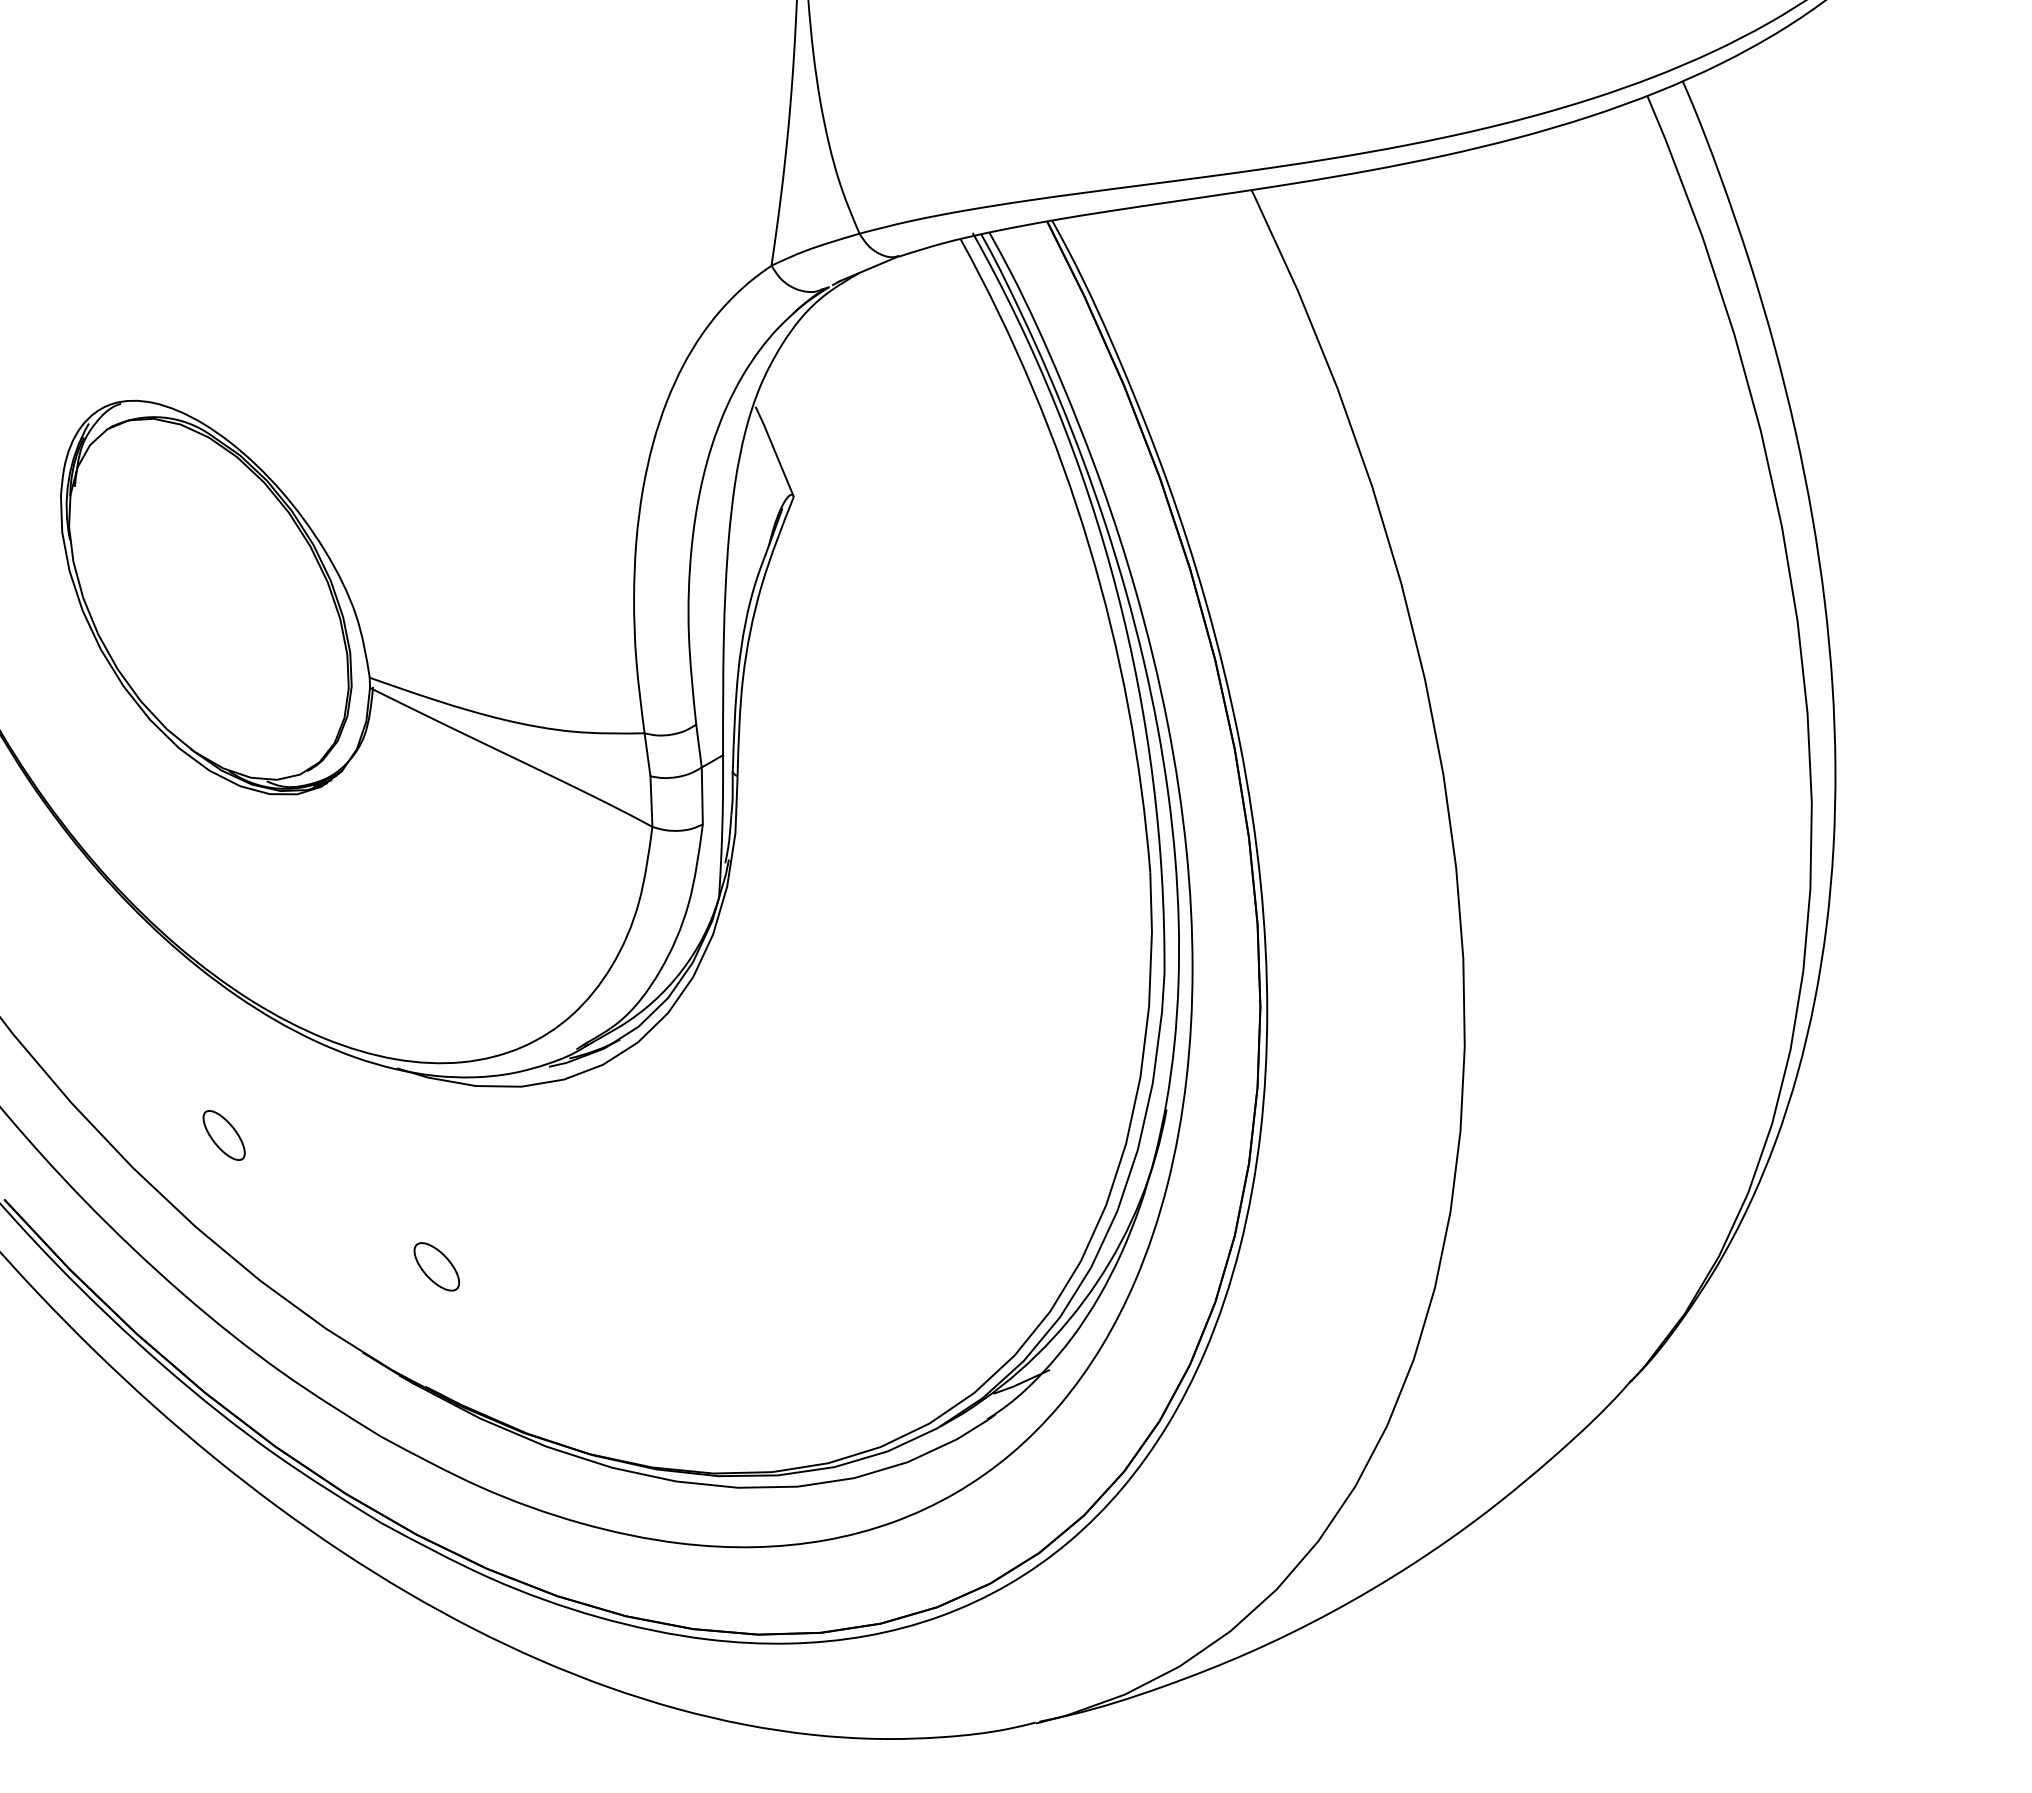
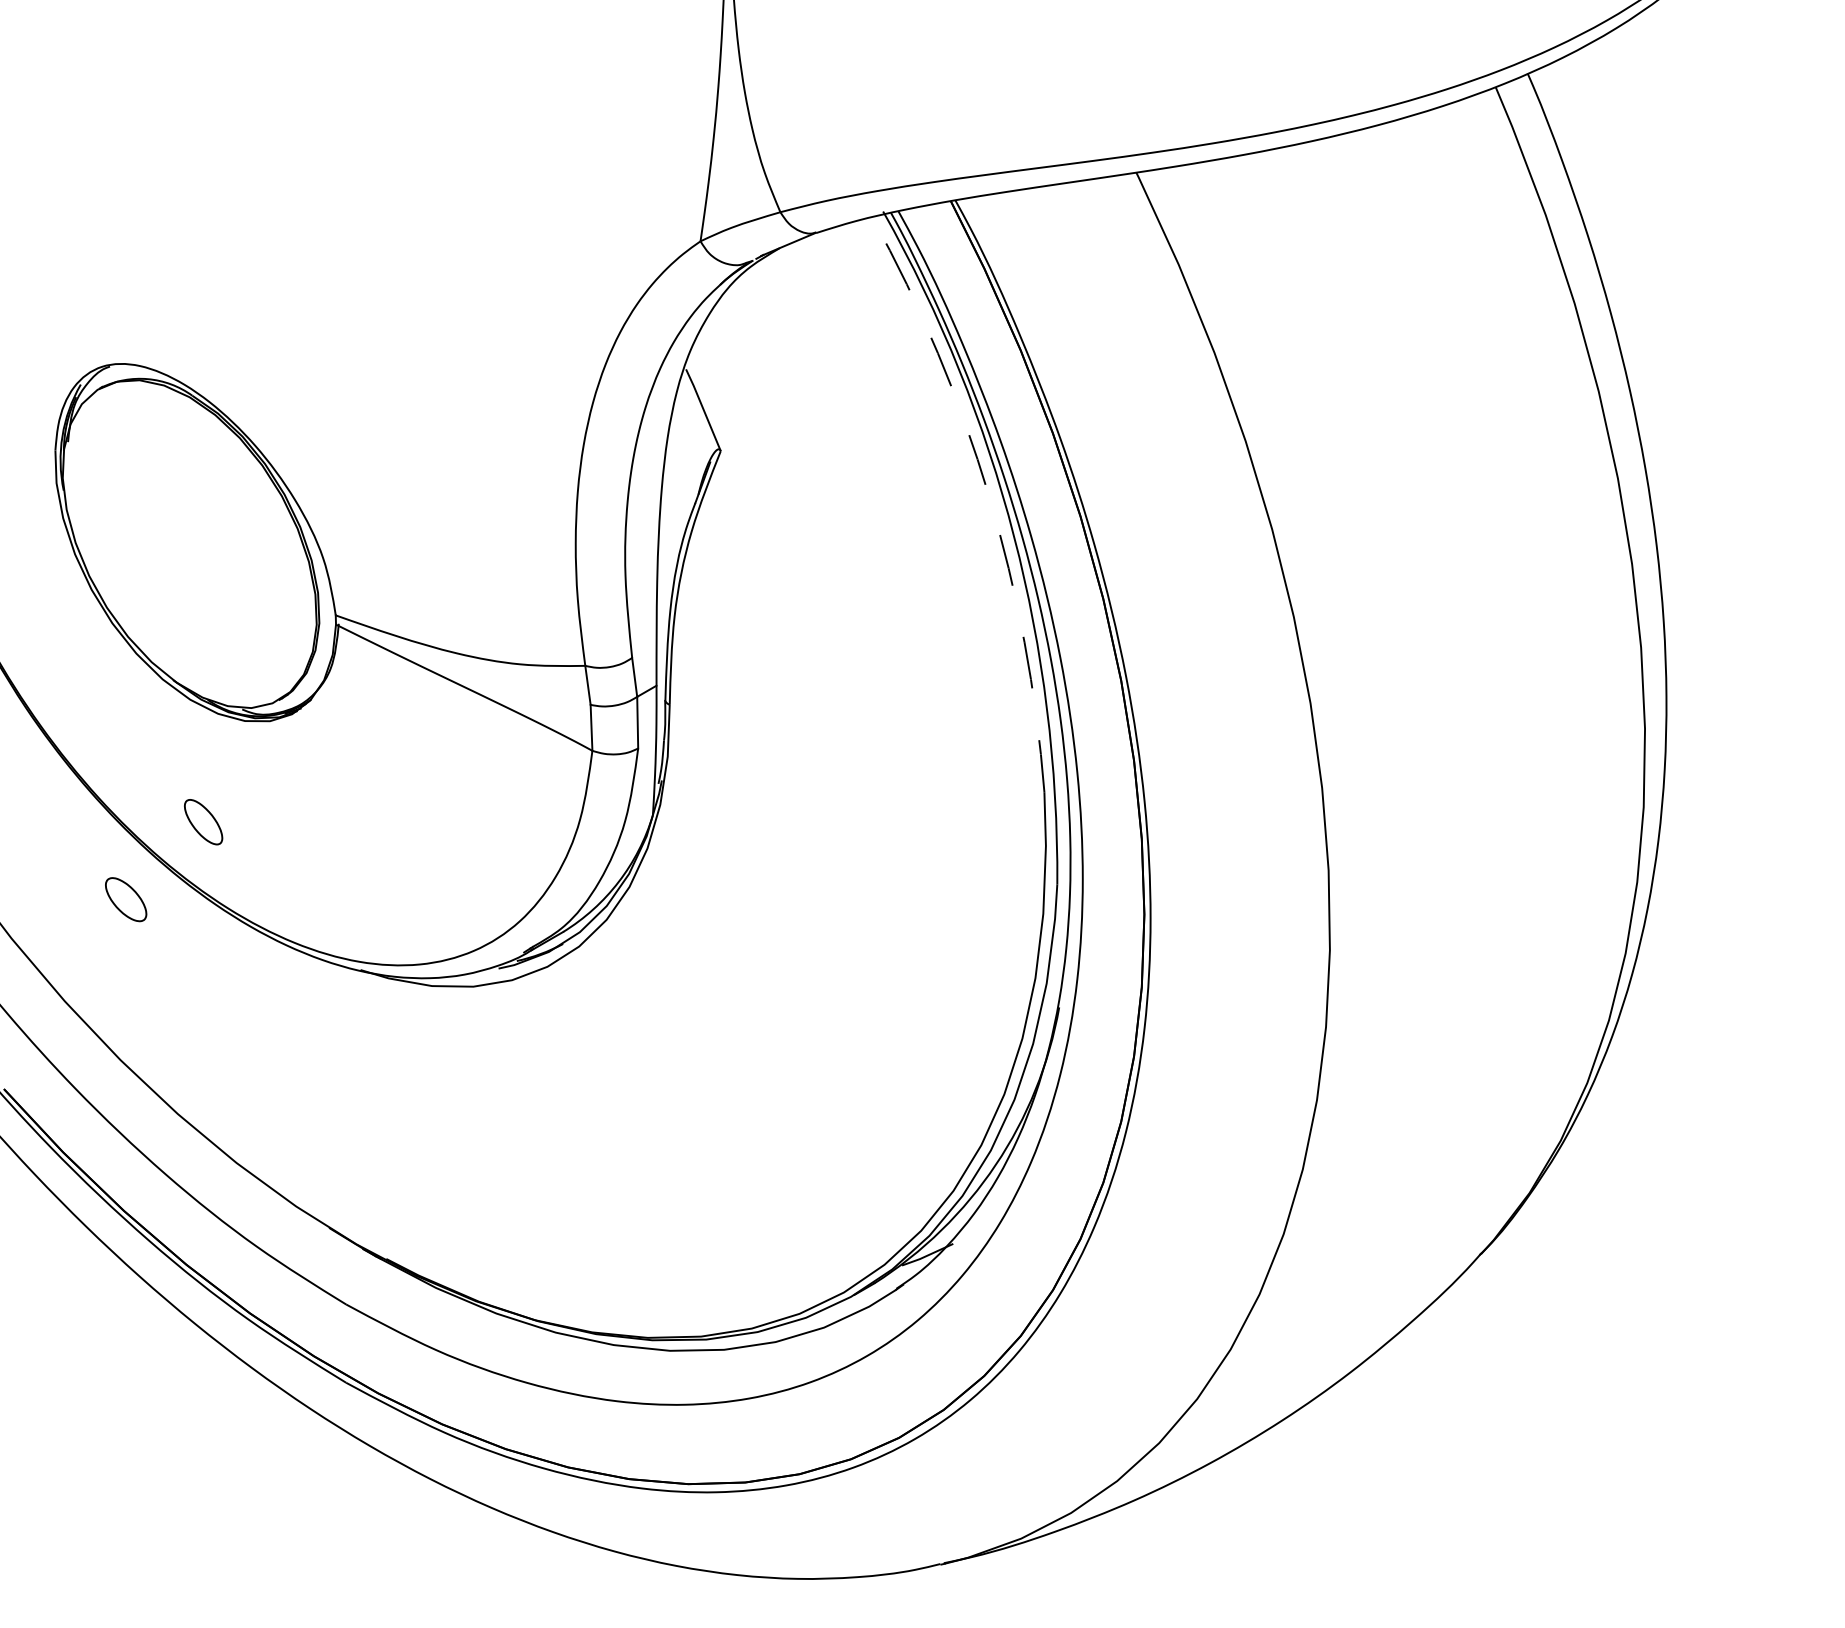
arc: (1089, 545) -> (989, 495), solid -> dashed
part: (223, 1135) -> (202, 822), moved
part: (436, 1266) -> (125, 899), moved

